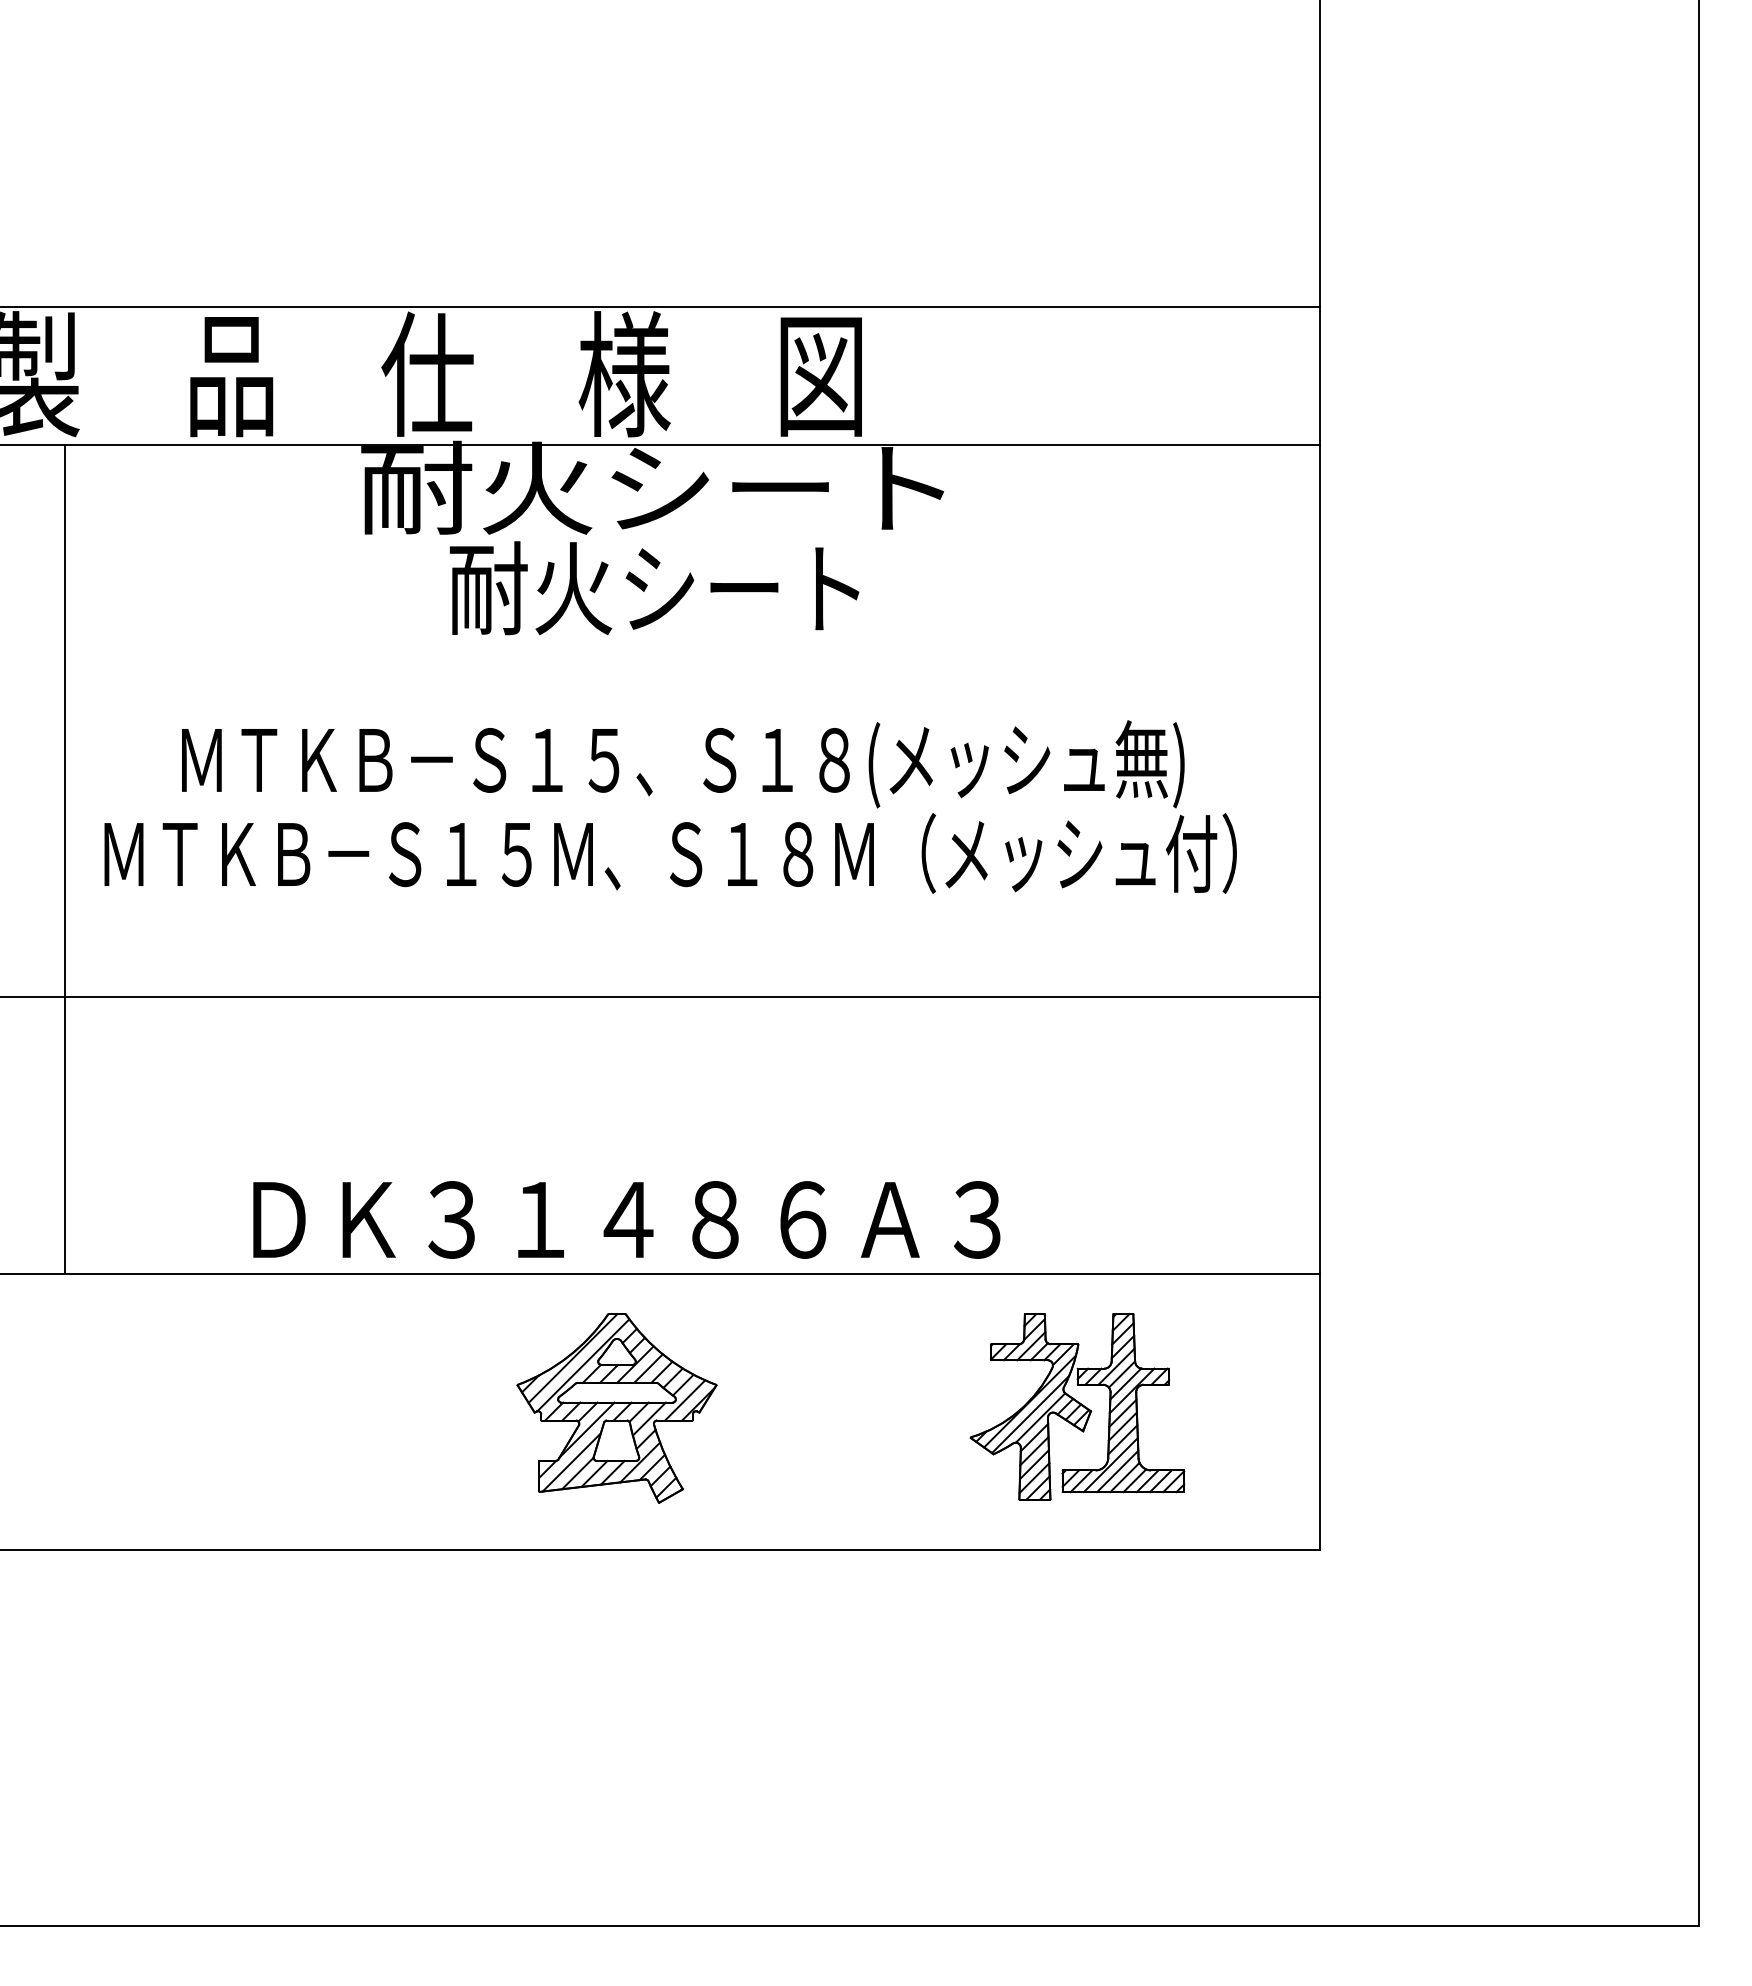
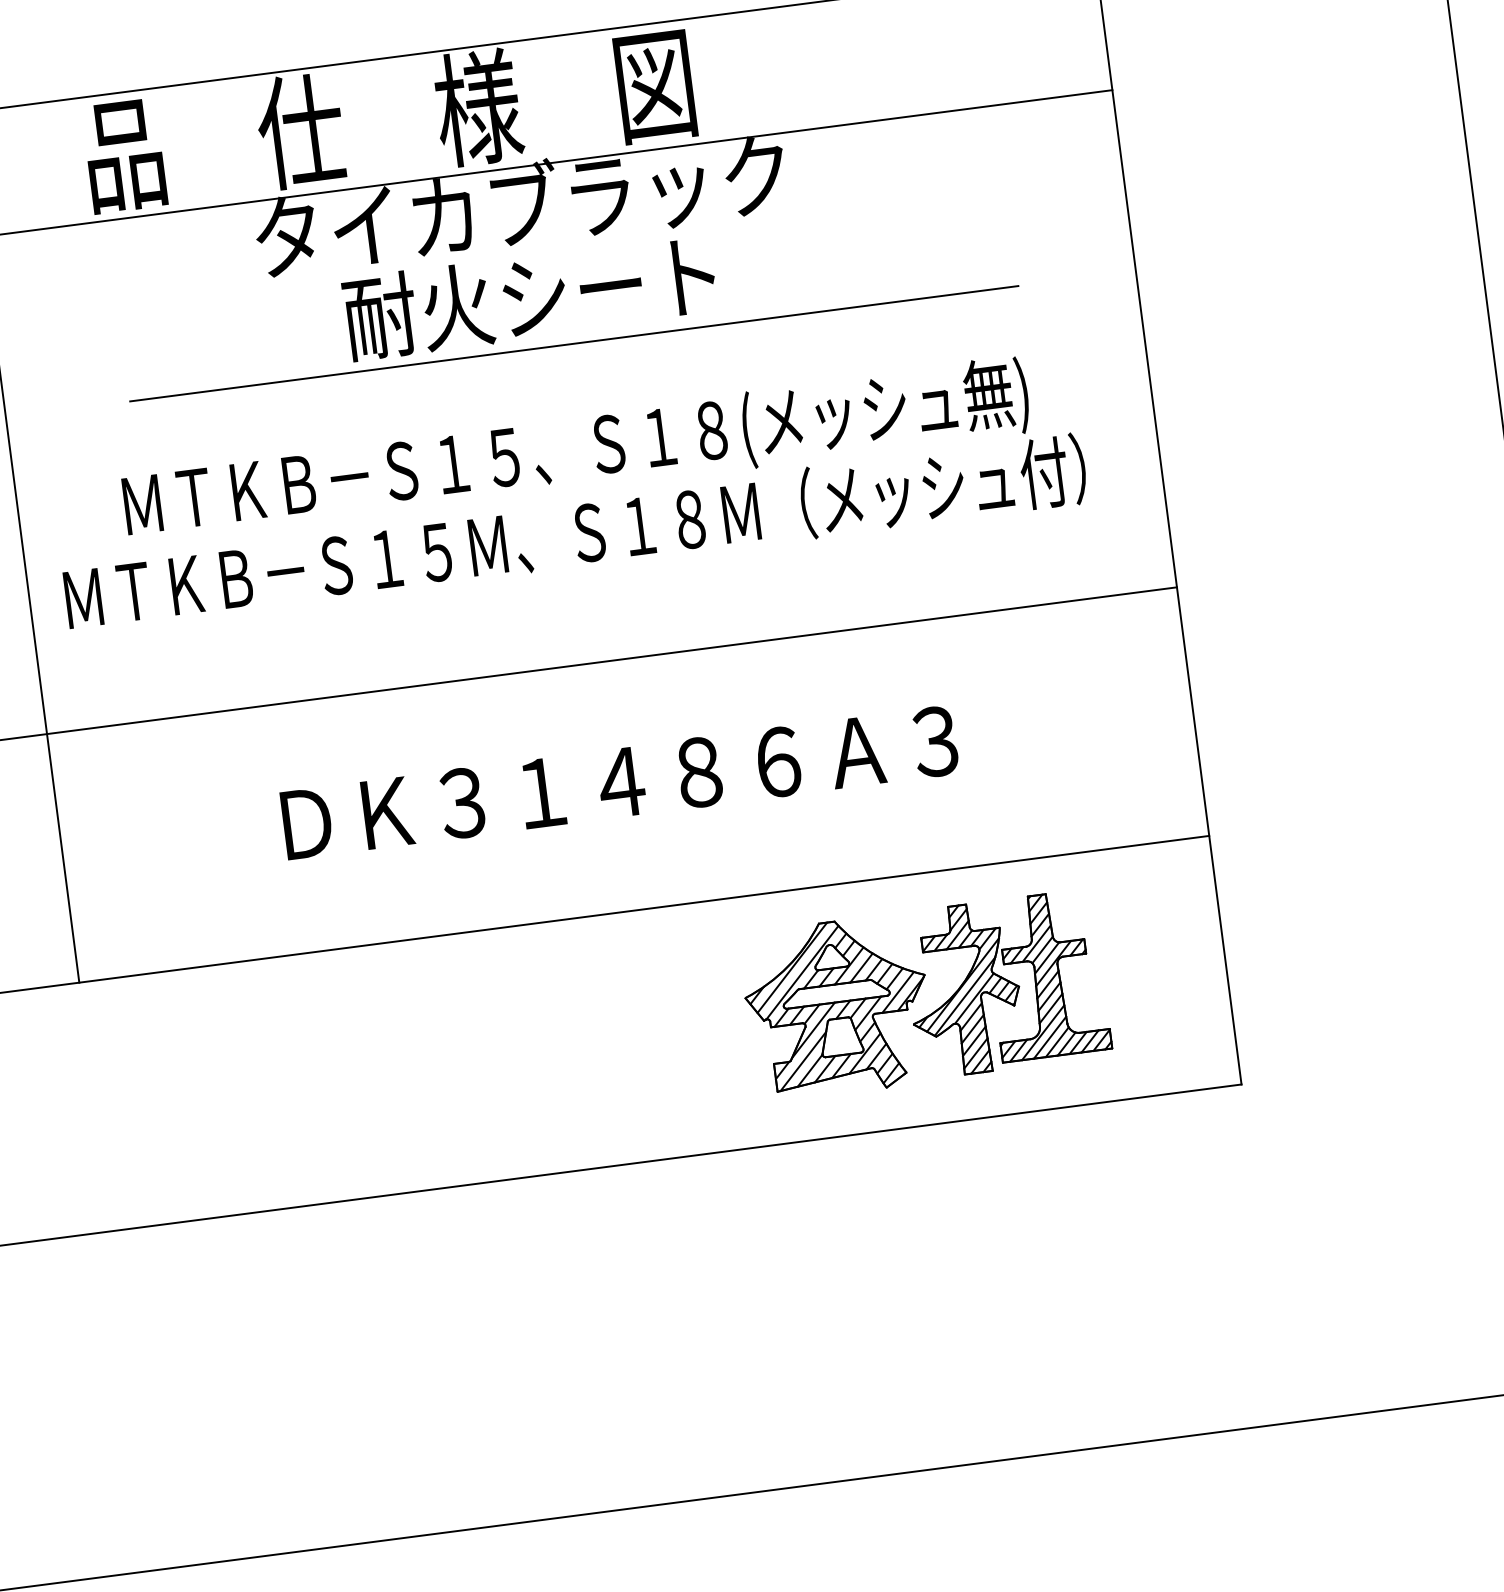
text: (656, 486) -> (519, 205), 耐火シート -> タイカブラック
line: (695, 645) -> (573, 343), added
text: (626, 1219) -> (619, 782), moved
part: (616, 1408) -> (837, 1007), moved

